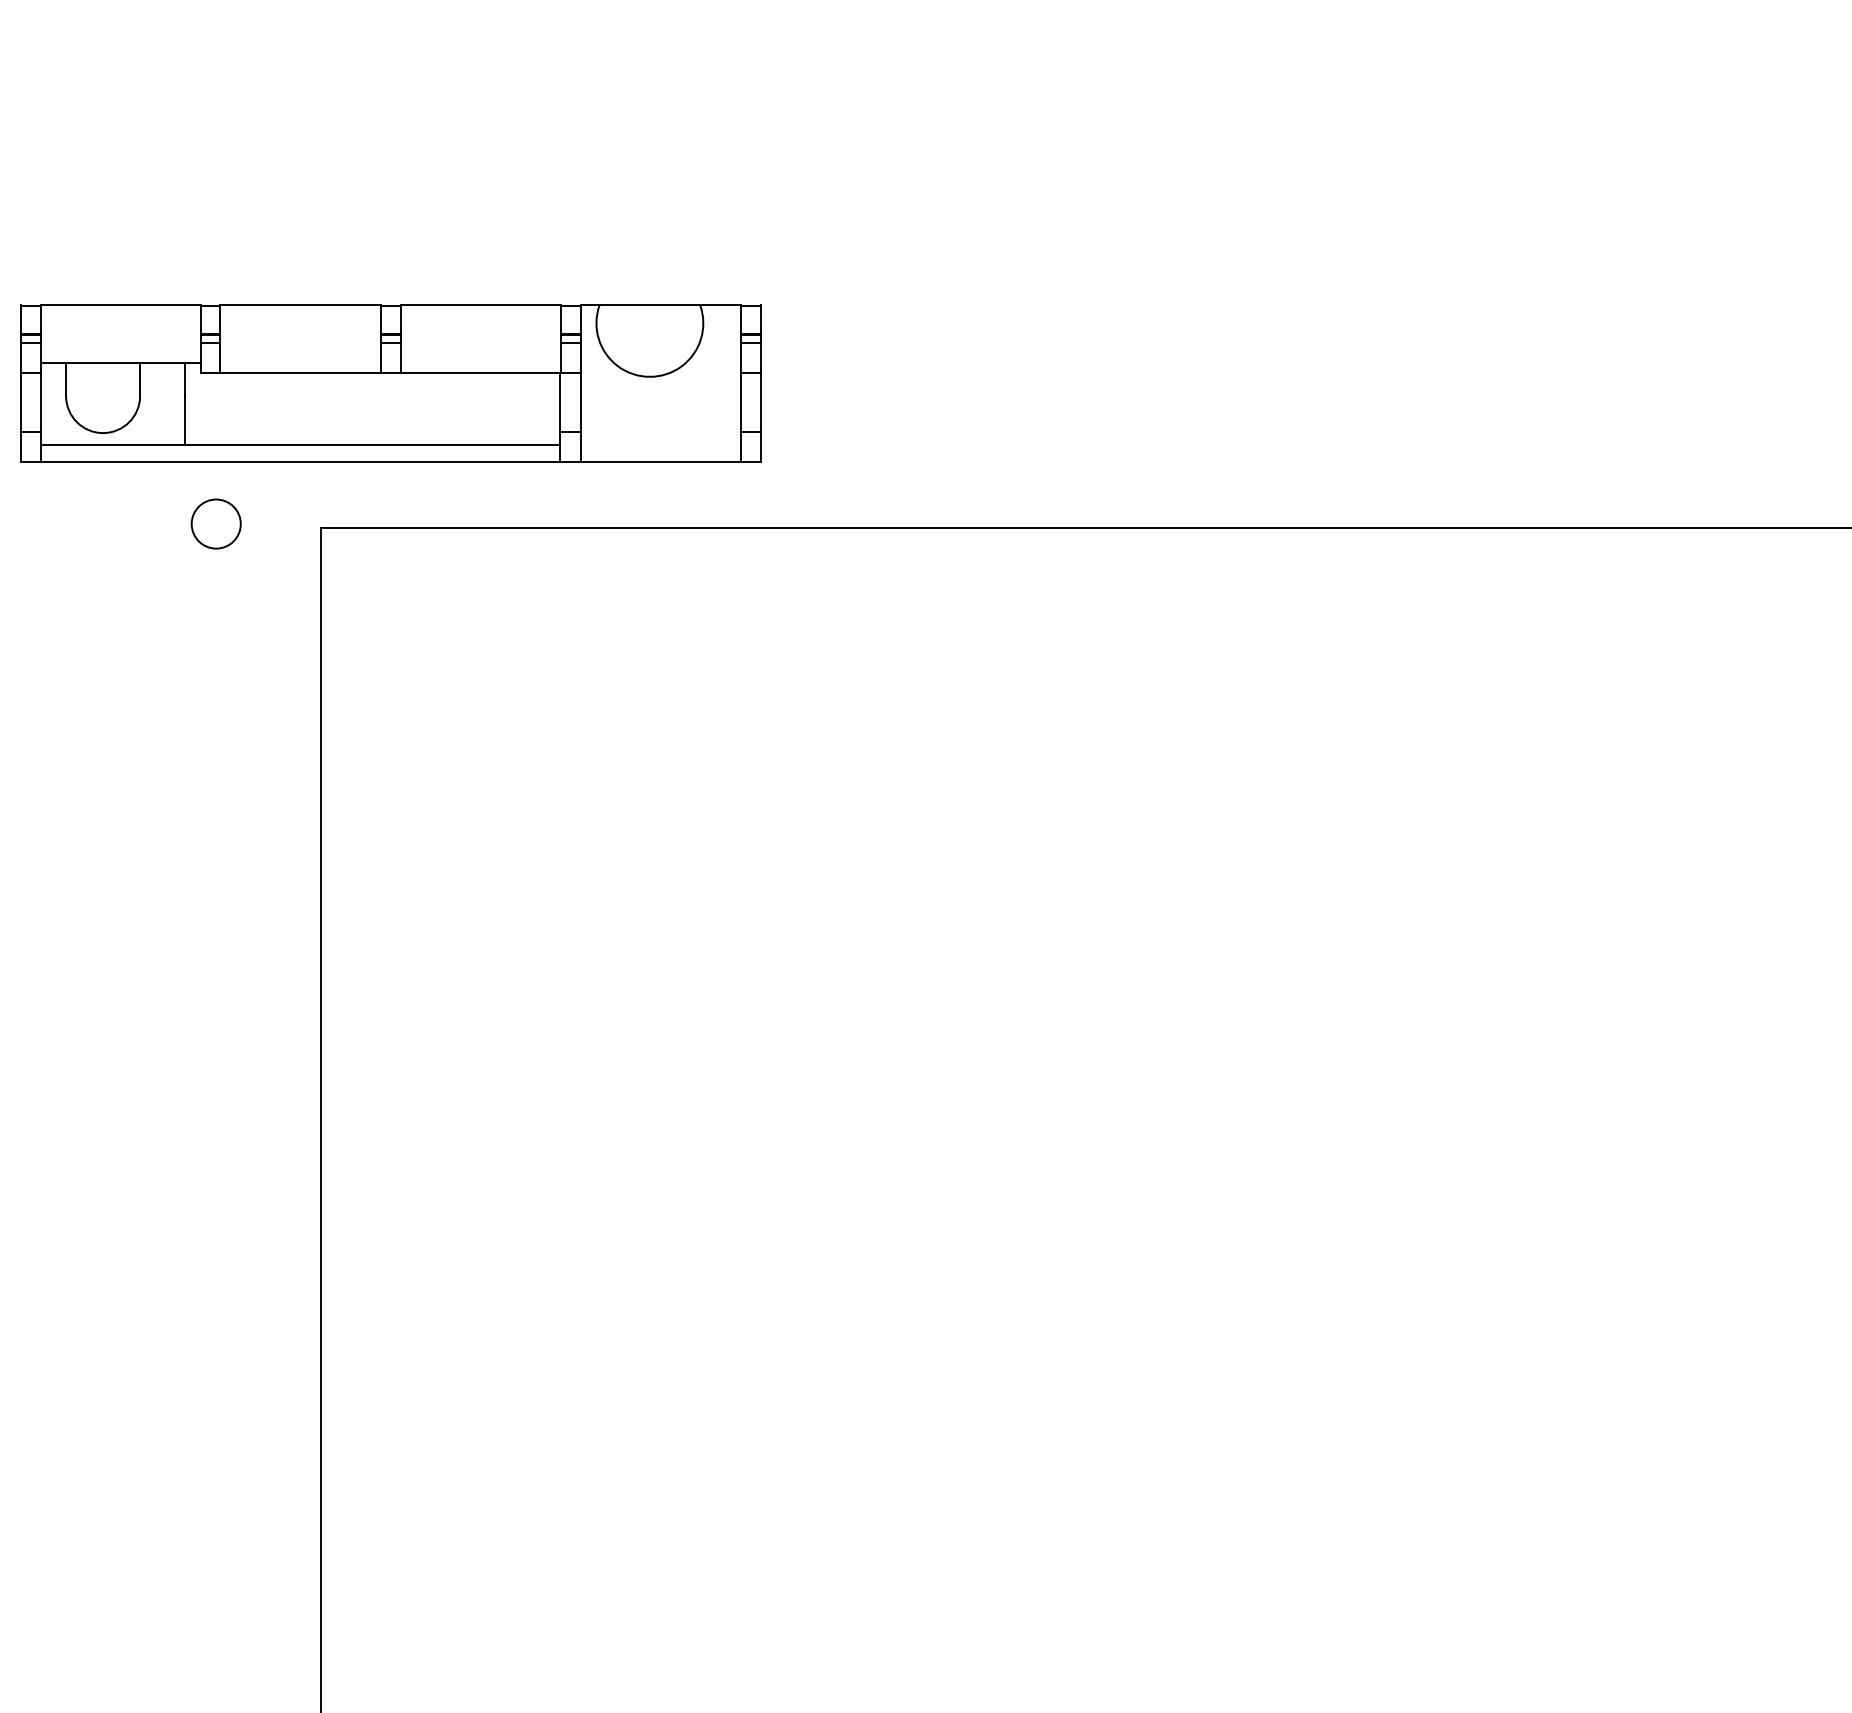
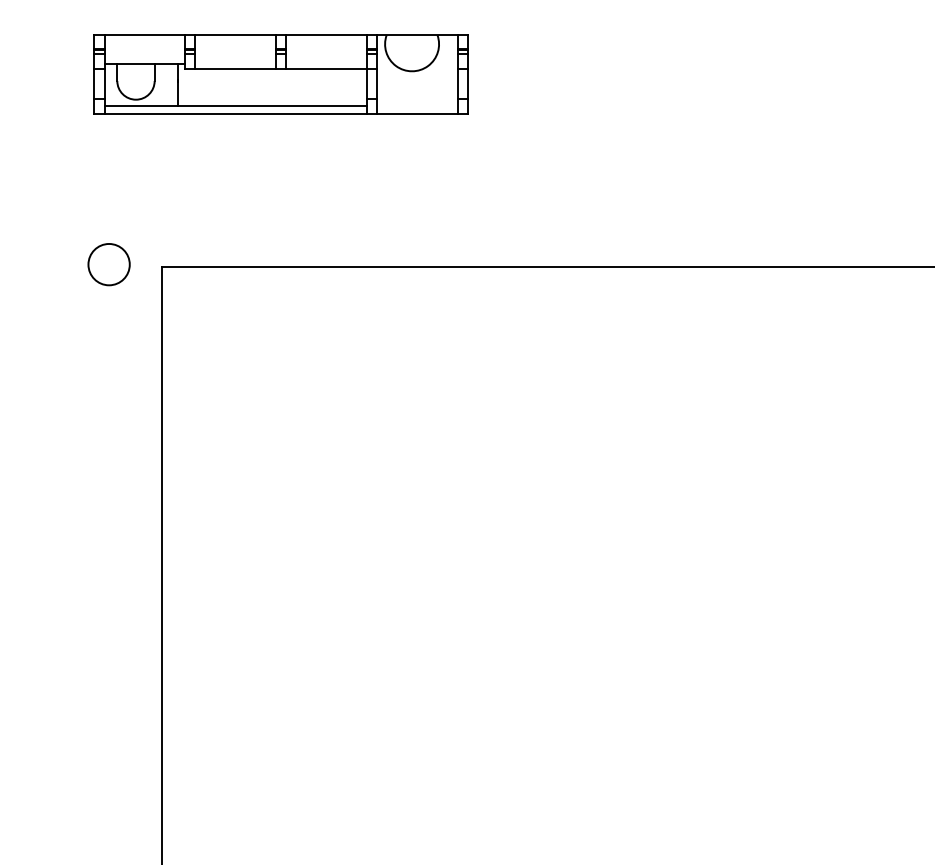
part: (389, 383) -> (280, 74), moved
circle: (215, 523) -> (108, 264), size x1.67

